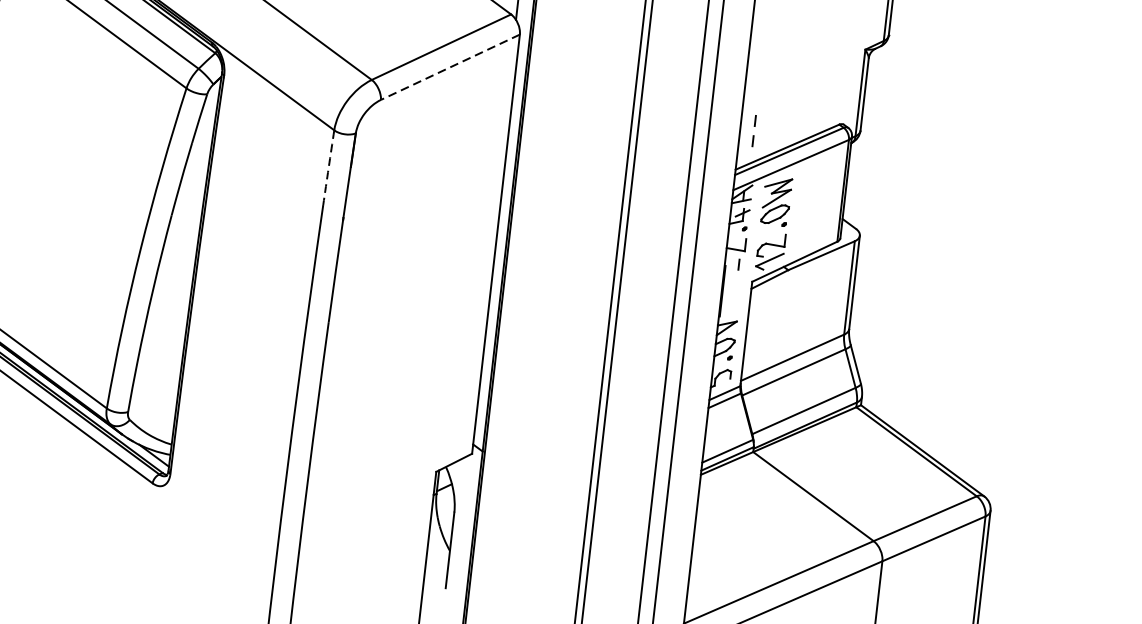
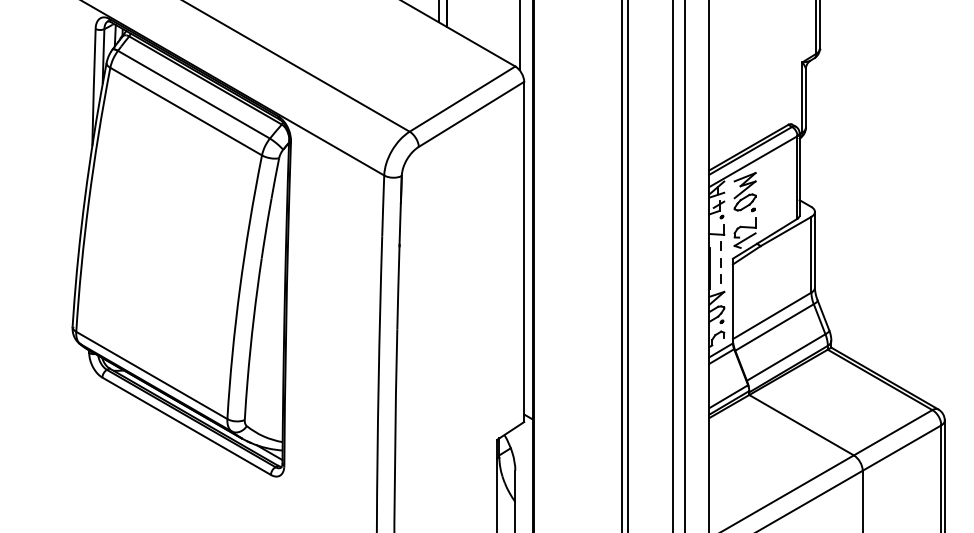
line: (450, 67) -> (471, 114), dashed -> solid
line: (754, 127) -> (720, 267), moved
arc: (329, 167) -> (383, 205), dashed -> solid

